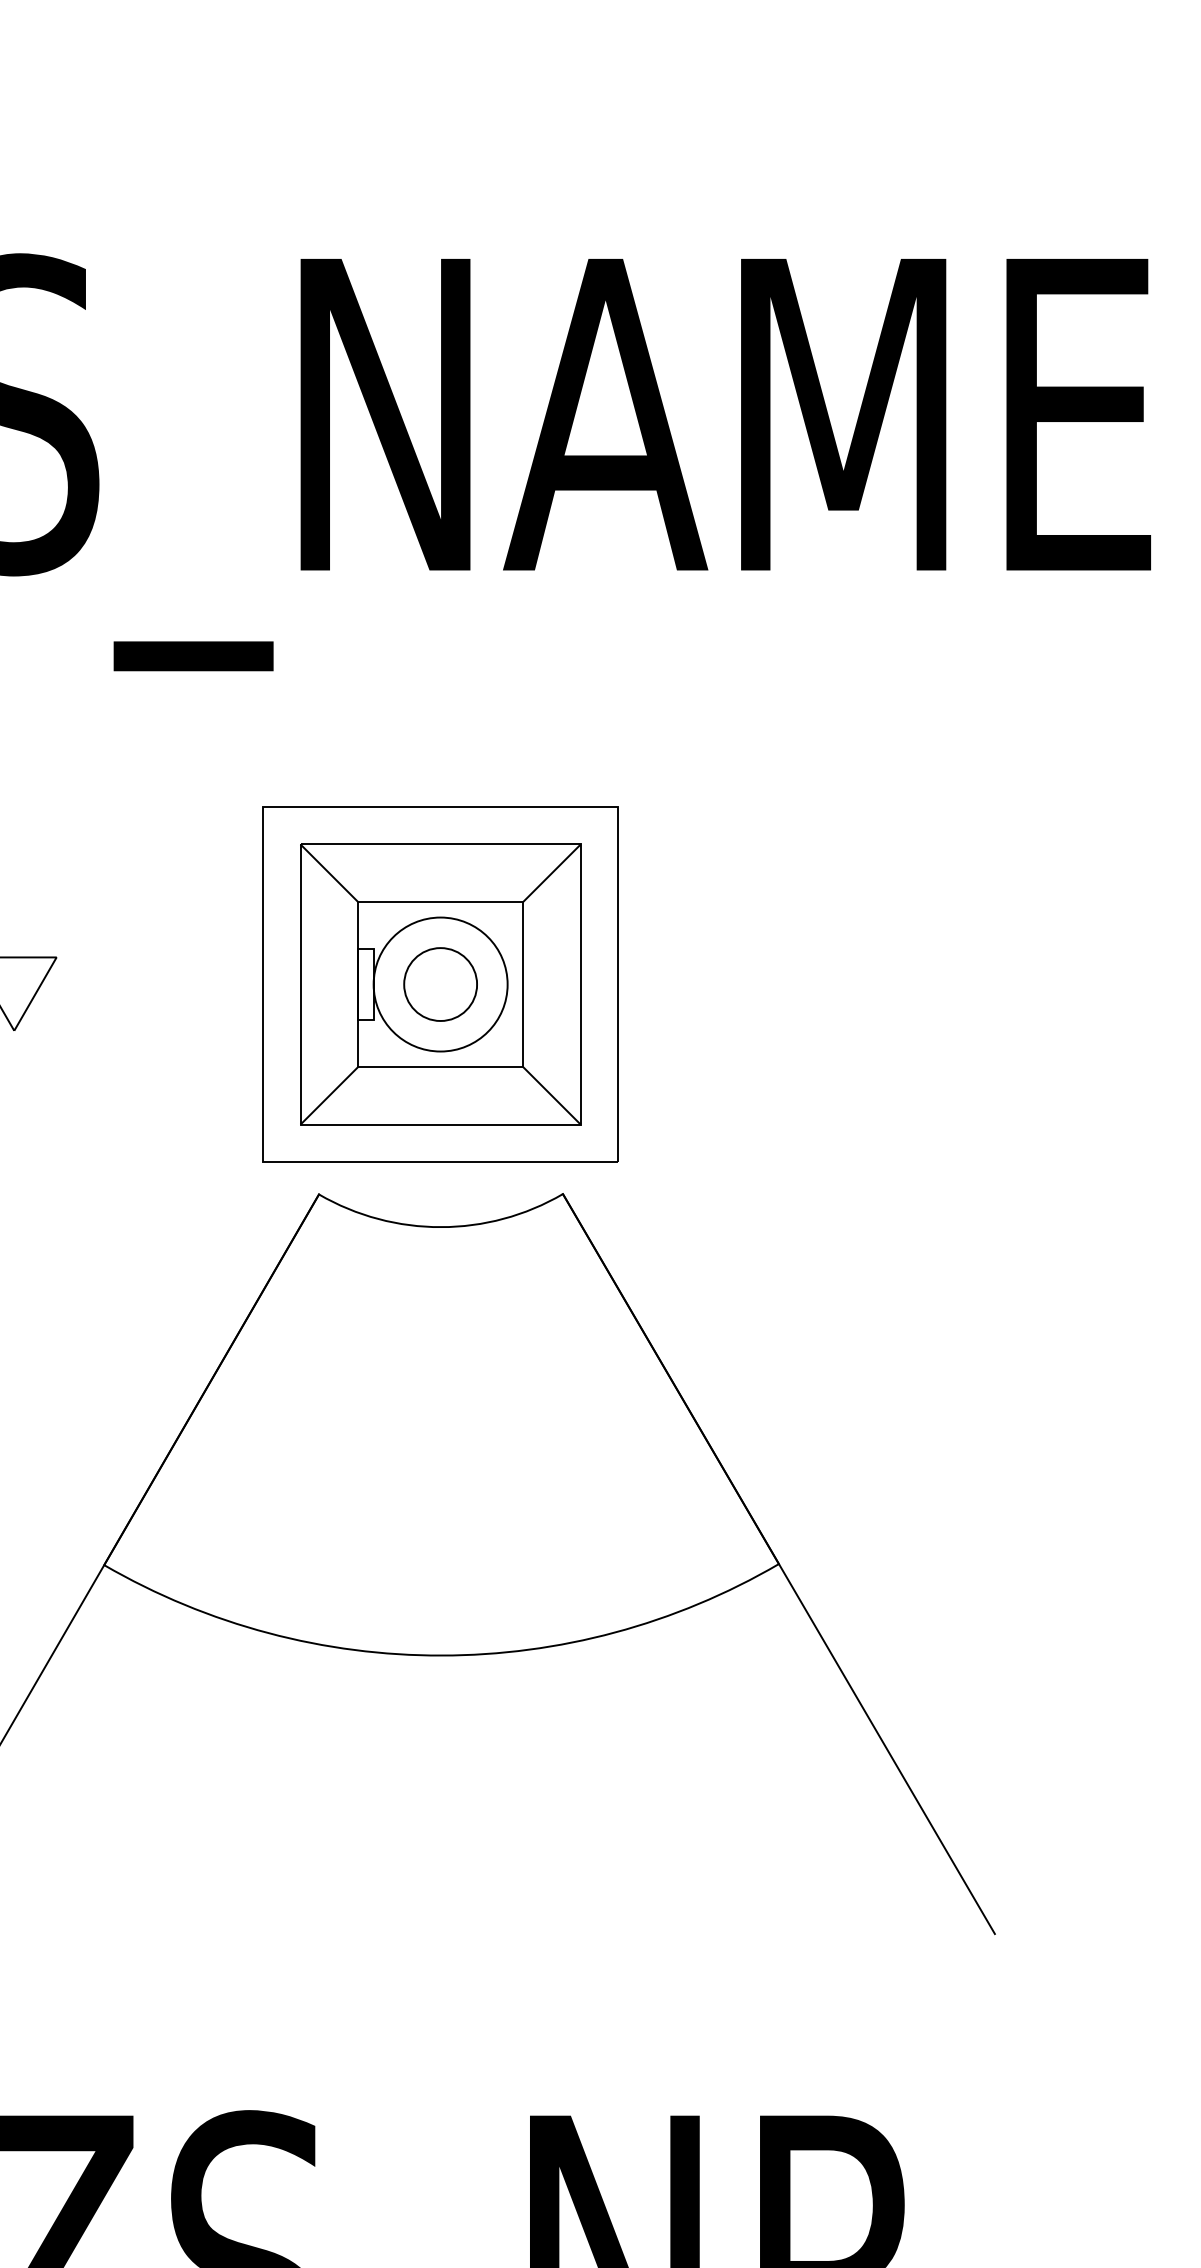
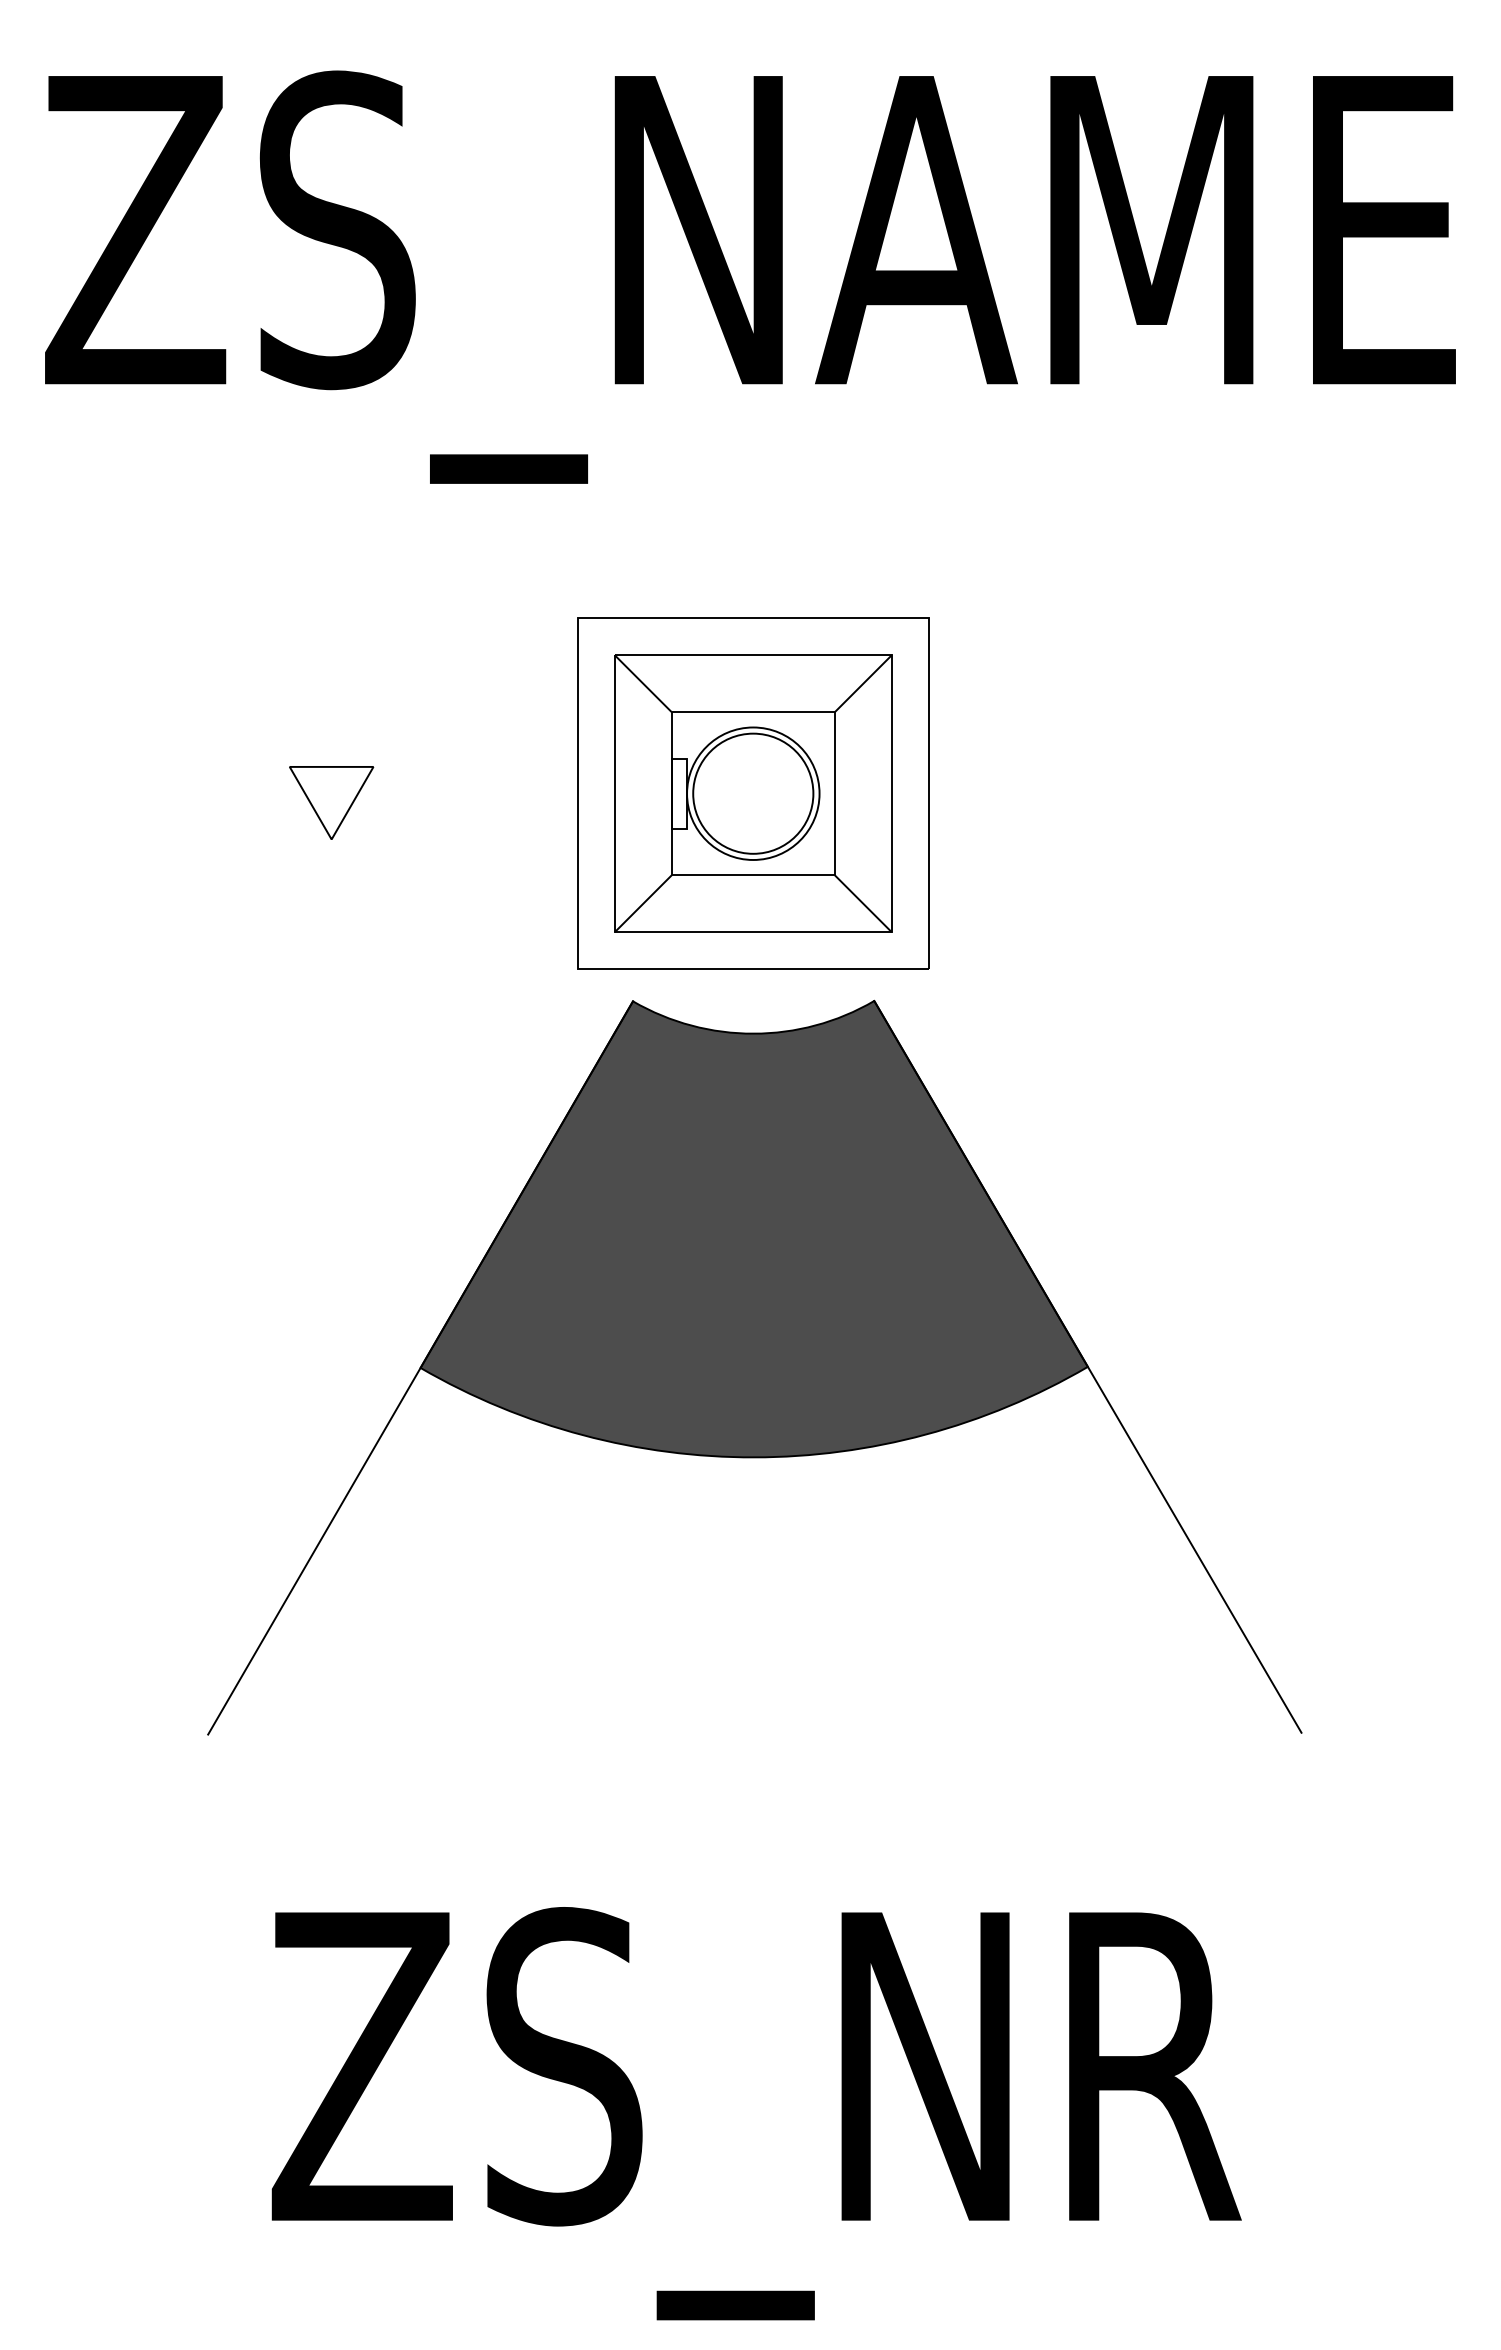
circle: (440, 984) -> (753, 793), size x1.67
fill: (440, 1424) -> (753, 1228), added

